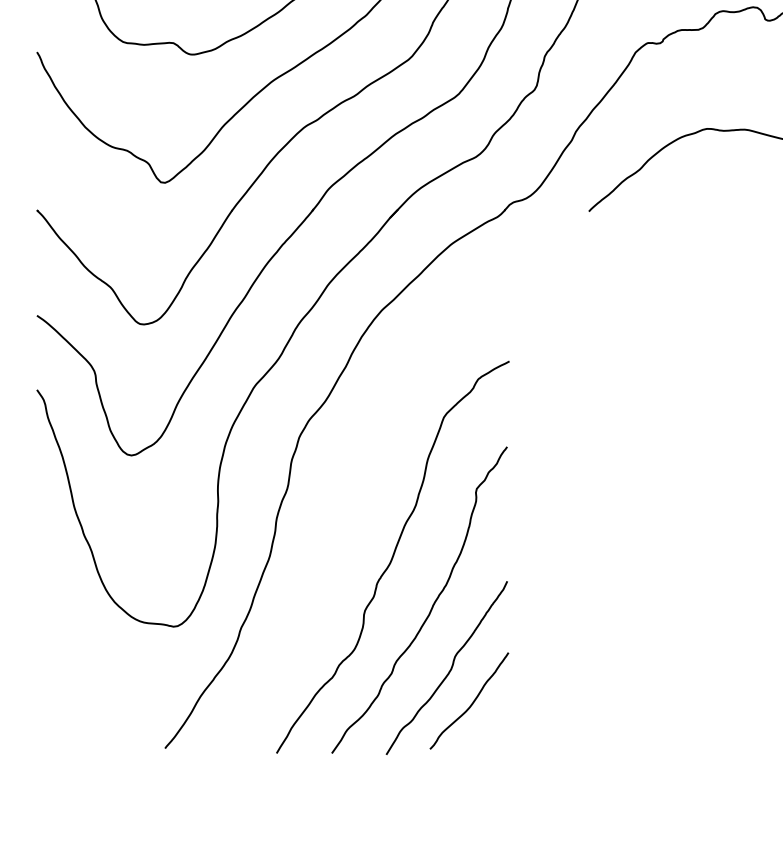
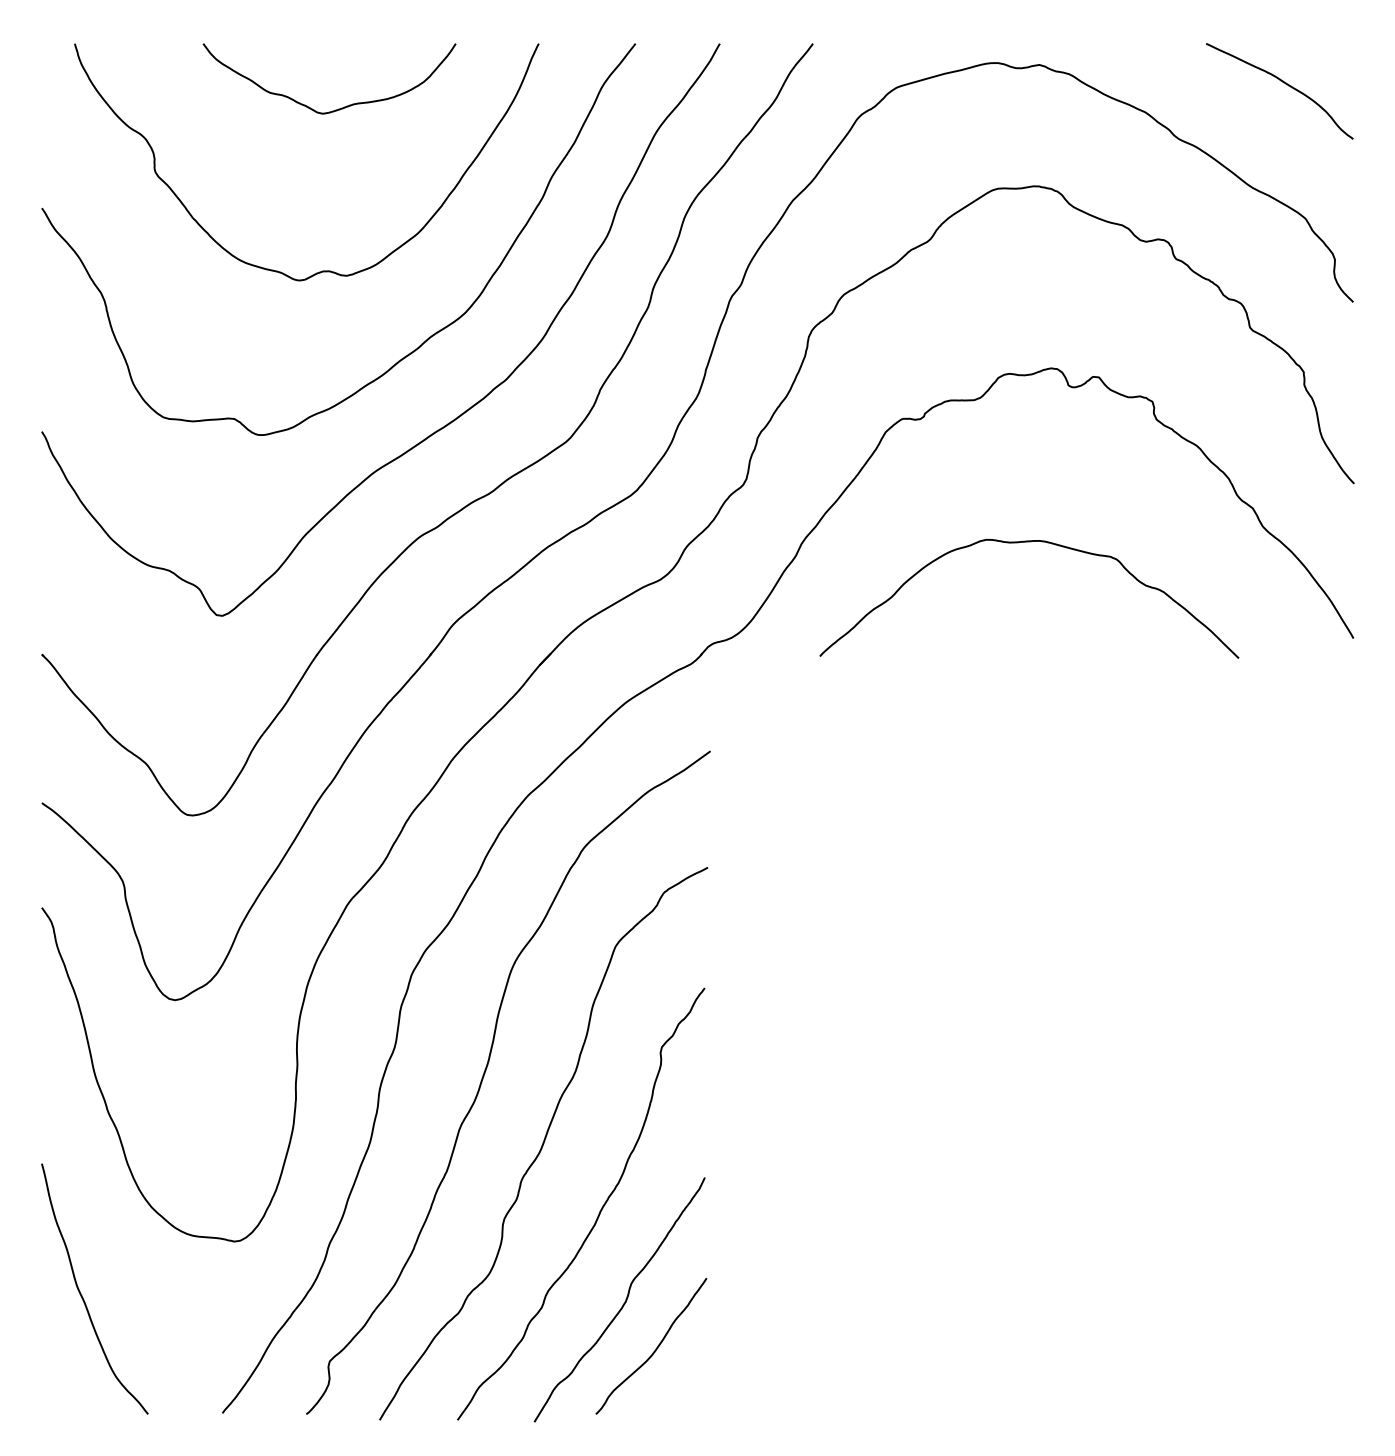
curve: (351, 507) -> (485, 1073), added
curve: (65, 664) -> (82, 1295), added

